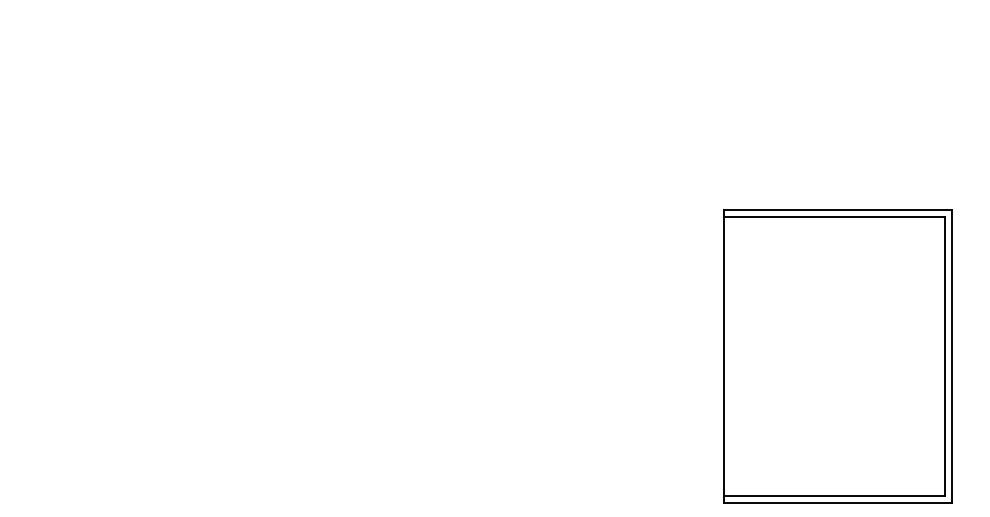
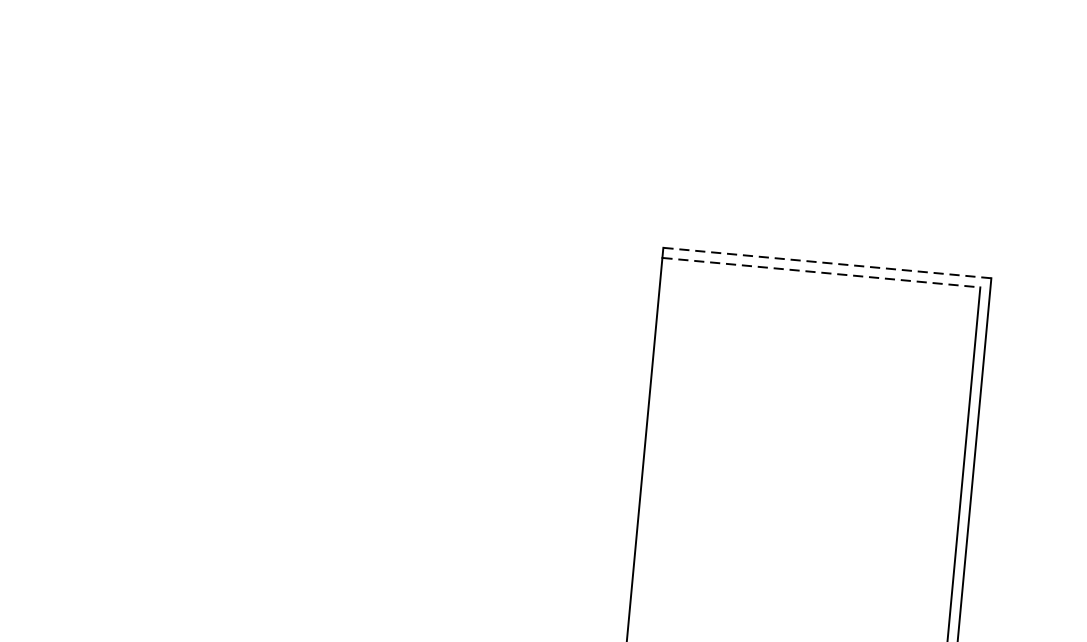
line: (837, 209) -> (826, 262), solid -> dashed
line: (834, 216) -> (821, 272), solid -> dashed

